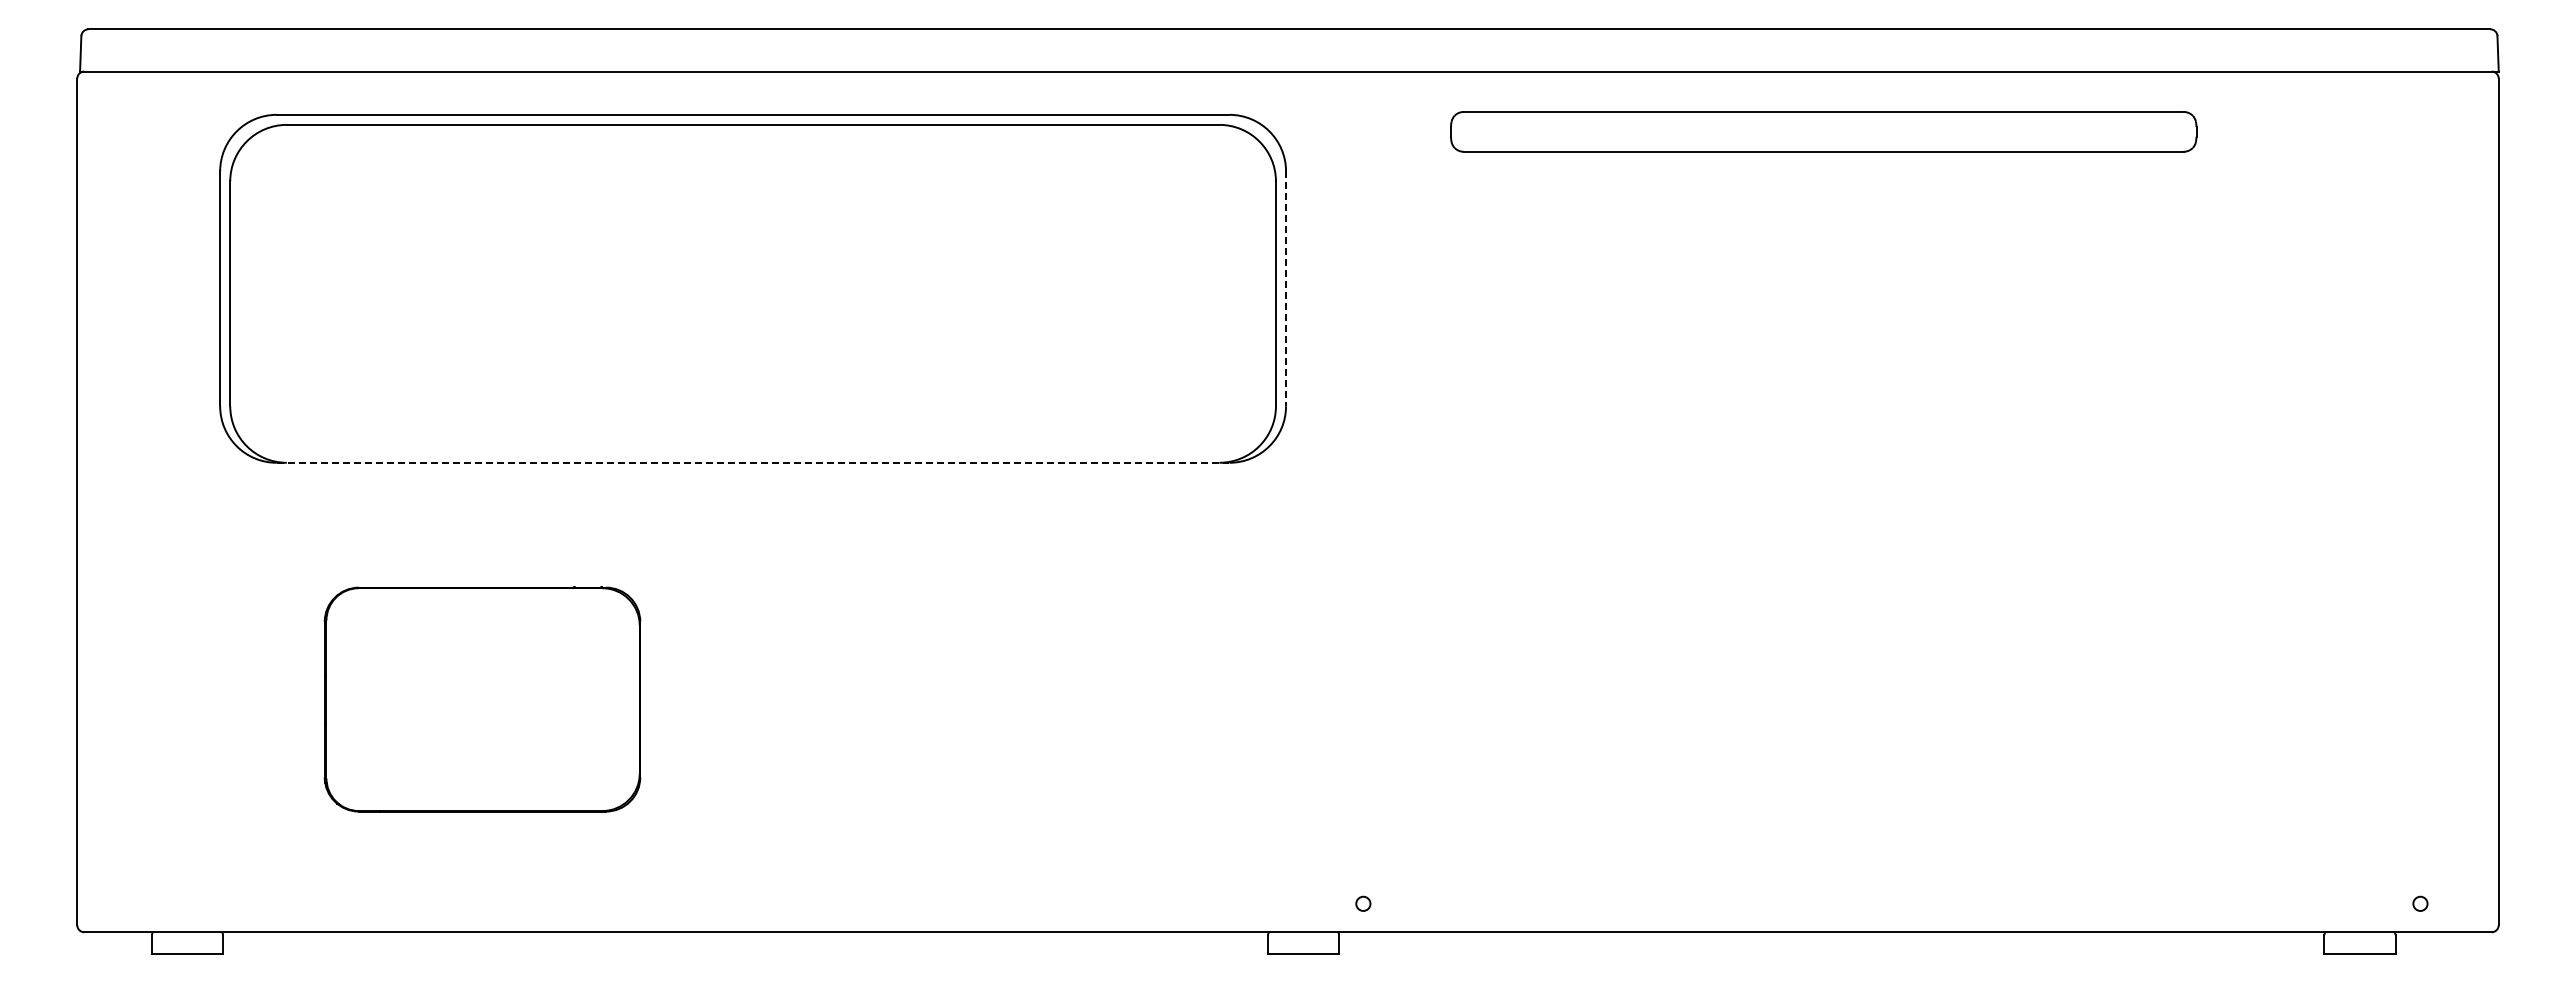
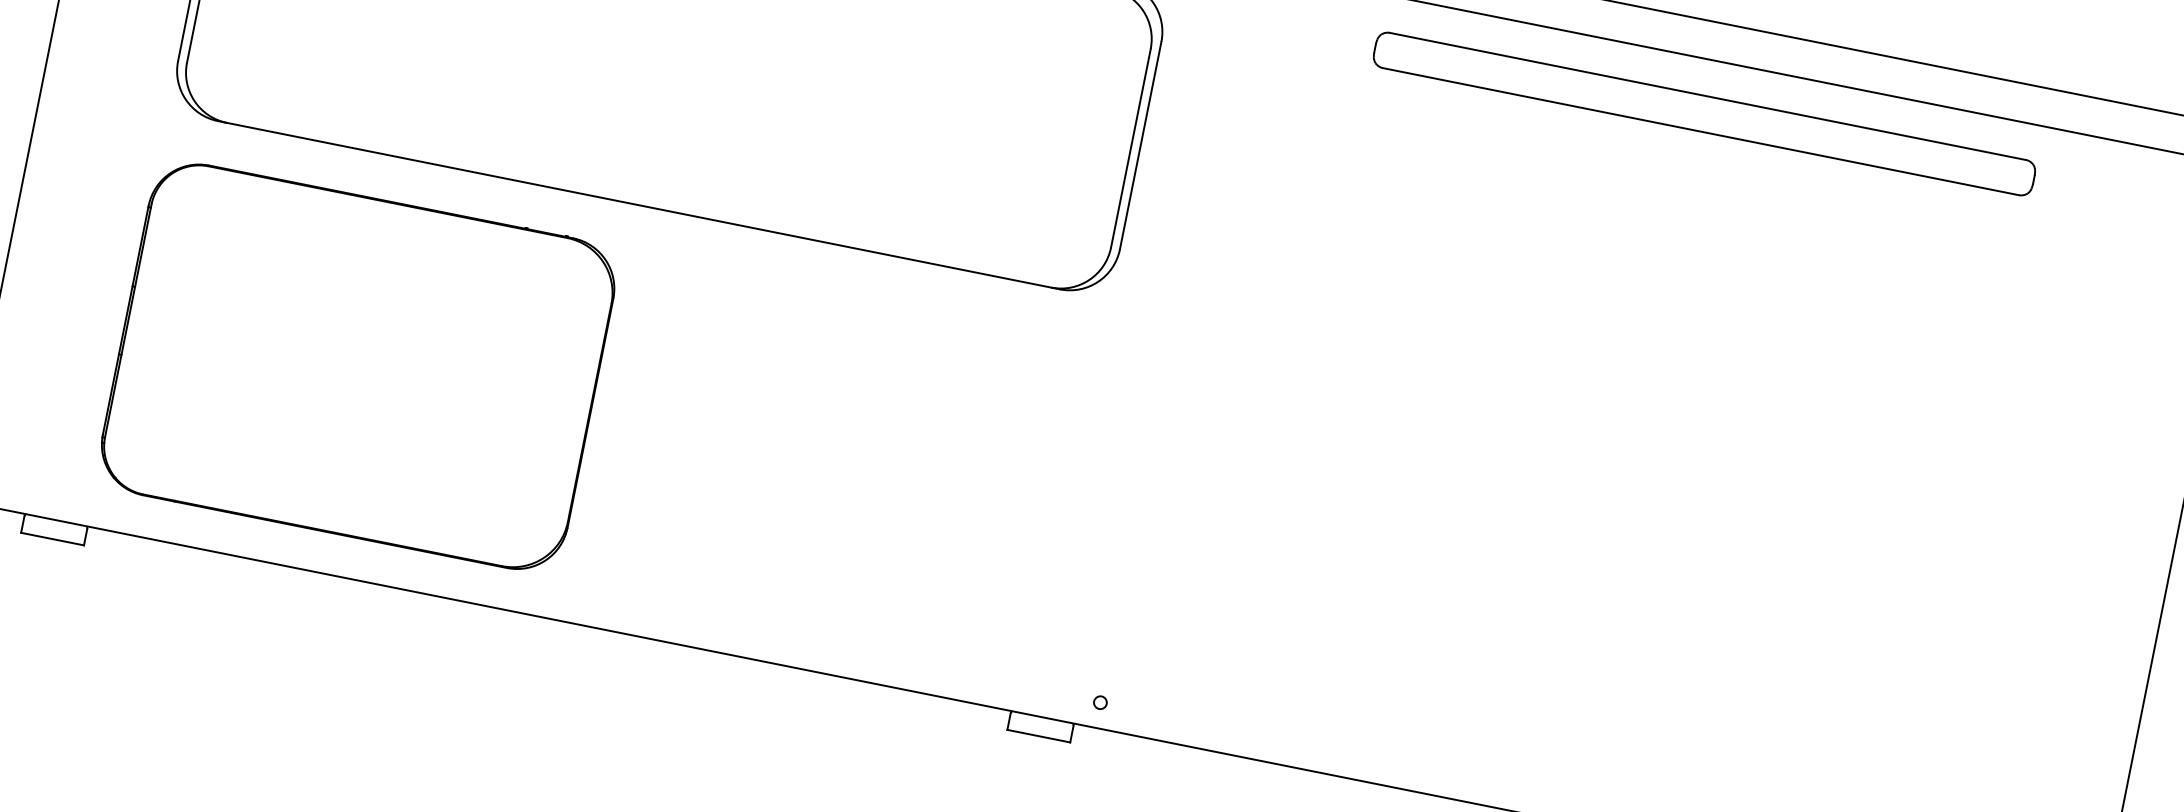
part: (1823, 131) -> (1704, 113), moved
line: (1286, 289) -> (1140, 146), dashed -> solid
line: (753, 462) -> (639, 205), dashed -> solid
part: (482, 699) -> (358, 366), size x1.67

